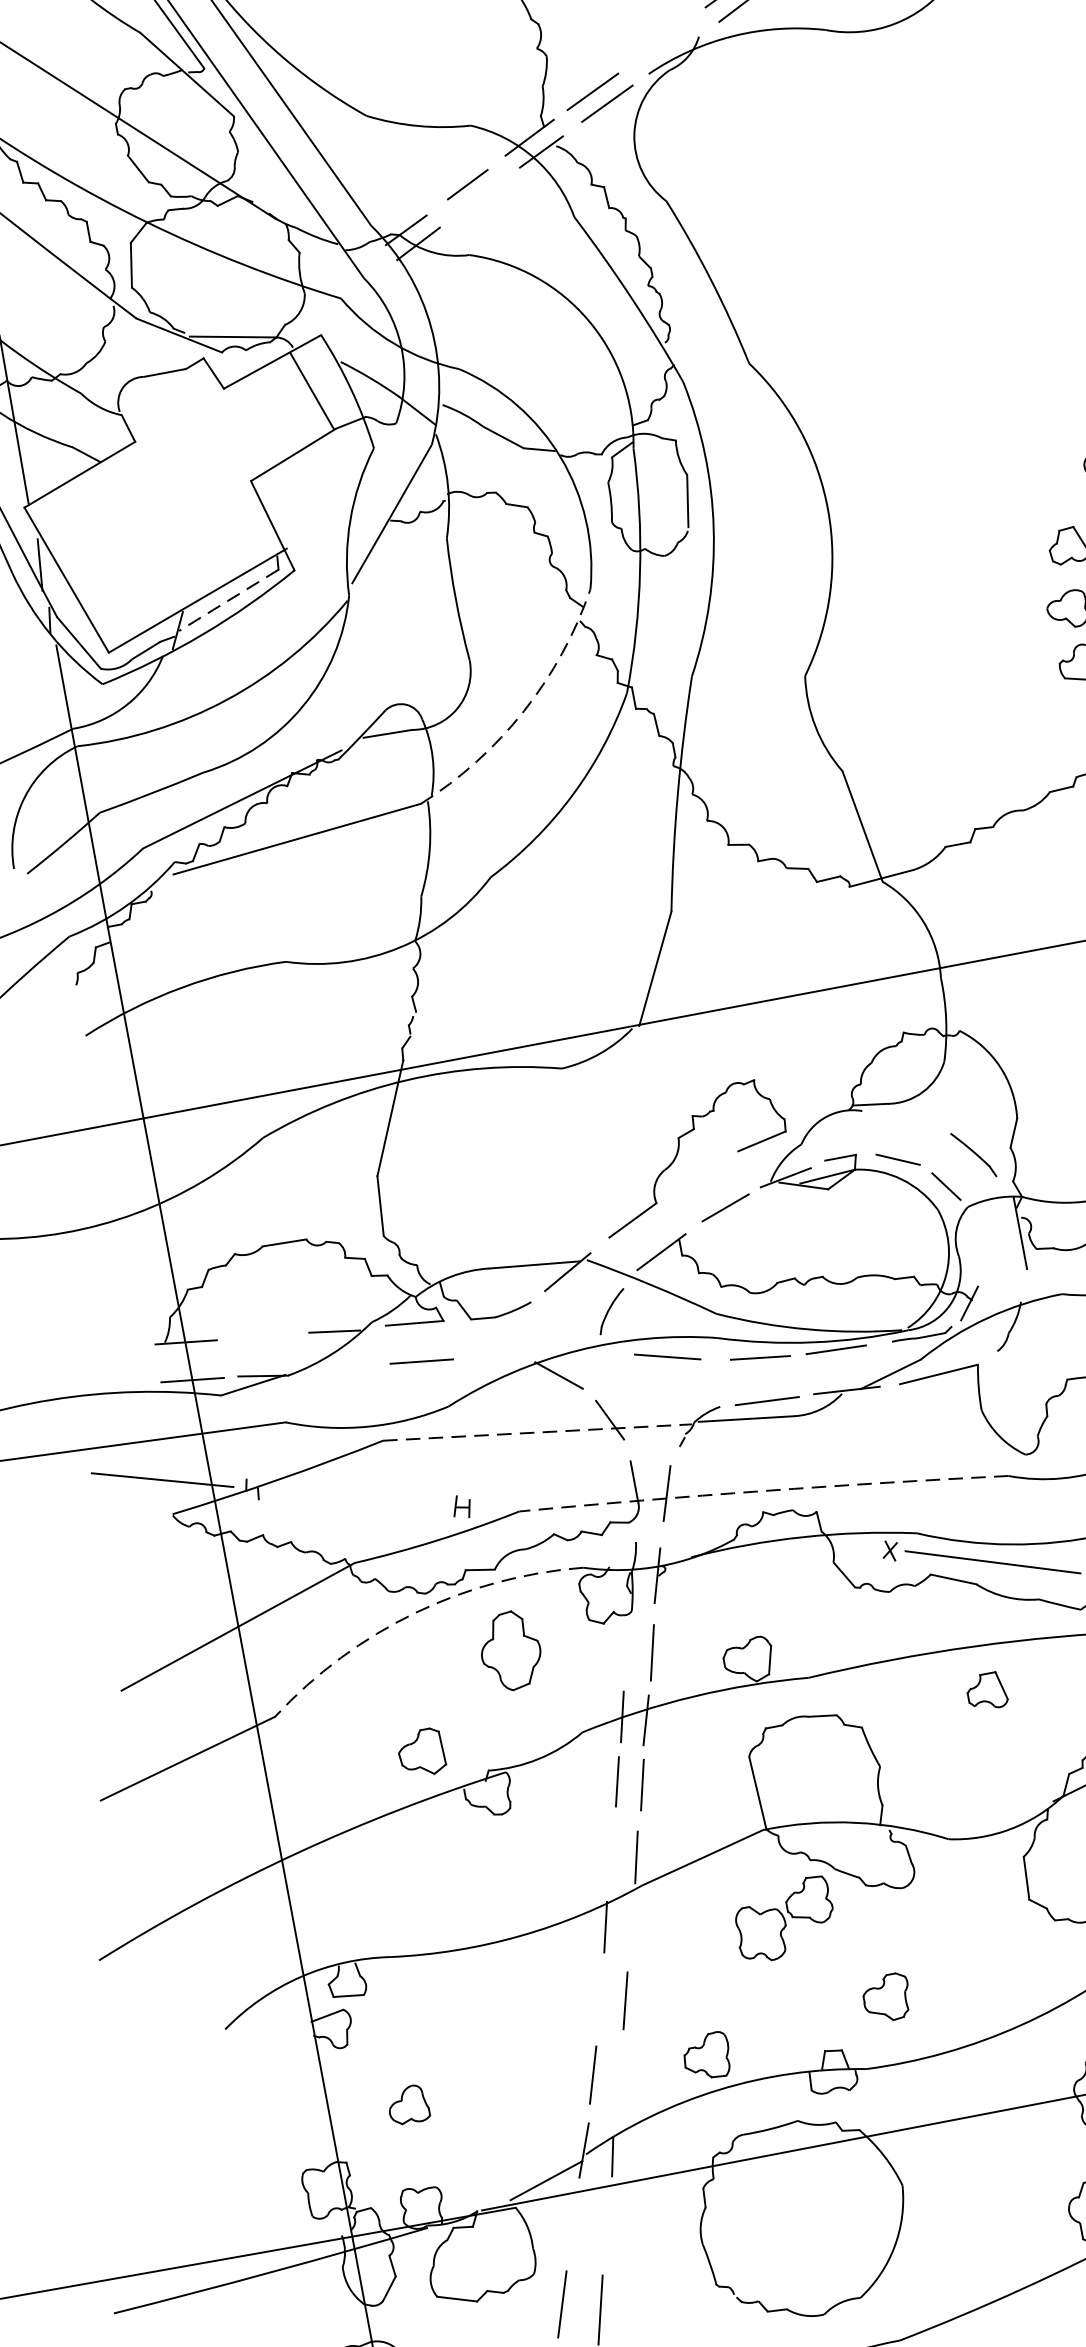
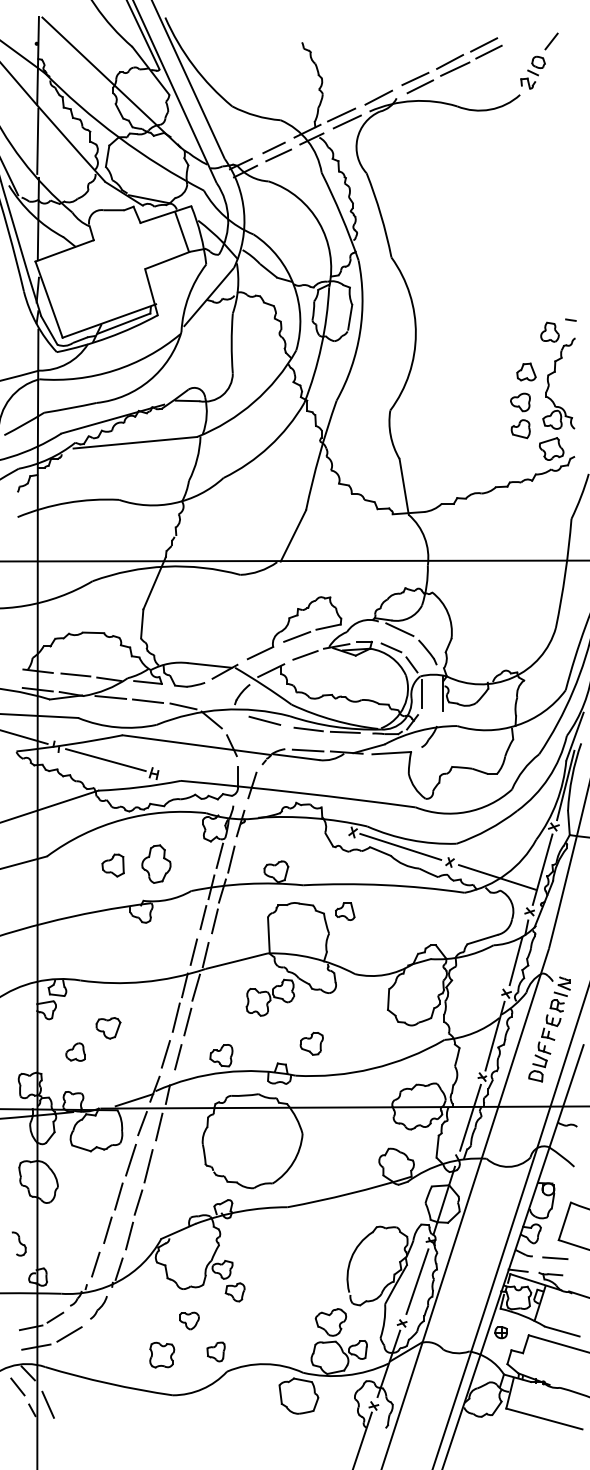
line: (661, 41) -> (378, 97), added
line: (479, 198) -> (278, 155), added
line: (227, 600) -> (123, 323), dashed -> solid
arc: (525, 711) -> (254, 402), dashed -> solid
line: (907, 1119) -> (399, 629), added
line: (702, 1172) -> (297, 636), added
line: (976, 1241) -> (421, 693), added
line: (263, 1334) -> (75, 674), added
line: (496, 1358) -> (183, 706), added
line: (343, 1368) -> (110, 697), added
line: (537, 1433) -> (196, 745), dashed -> solid
arc: (763, 1490) -> (298, 792), dashed -> solid
line: (357, 1498) -> (105, 760), added
arc: (414, 1612) -> (122, 819), dashed -> solid
part: (510, 1649) -> (156, 863), moved
line: (626, 1649) -> (219, 855), added
part: (987, 1691) -> (345, 911), moved
part: (420, 1753) -> (112, 865), moved
line: (610, 1854) -> (193, 951), added
line: (628, 1927) -> (195, 987), added
line: (598, 1996) -> (175, 1017), added
part: (466, 2044) -> (108, 1028), added
line: (620, 2076) -> (178, 1057), added
line: (607, 2224) -> (159, 1126), added
line: (571, 2225) -> (142, 1123), added

